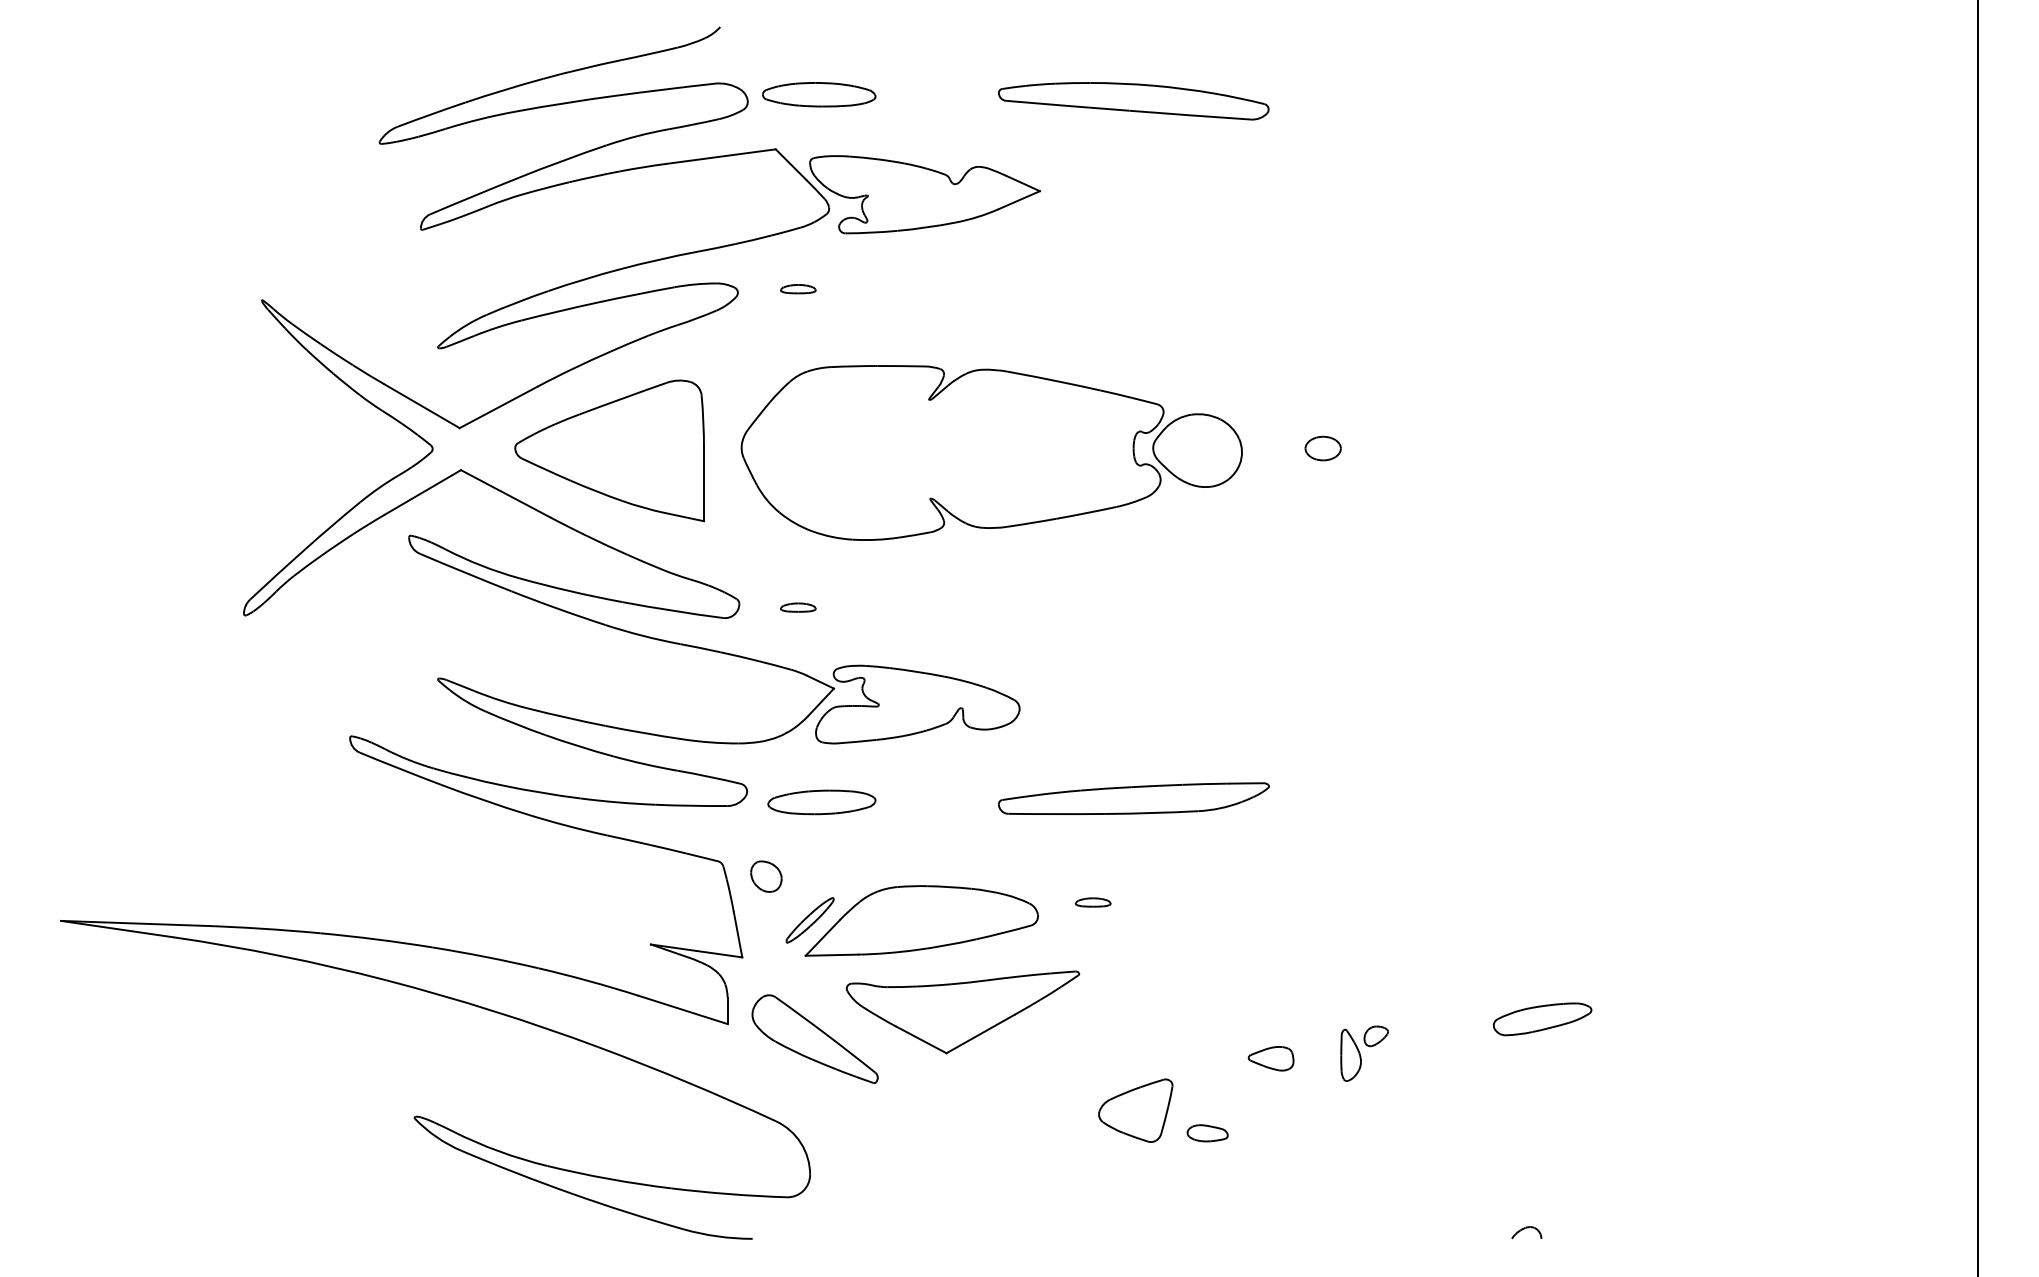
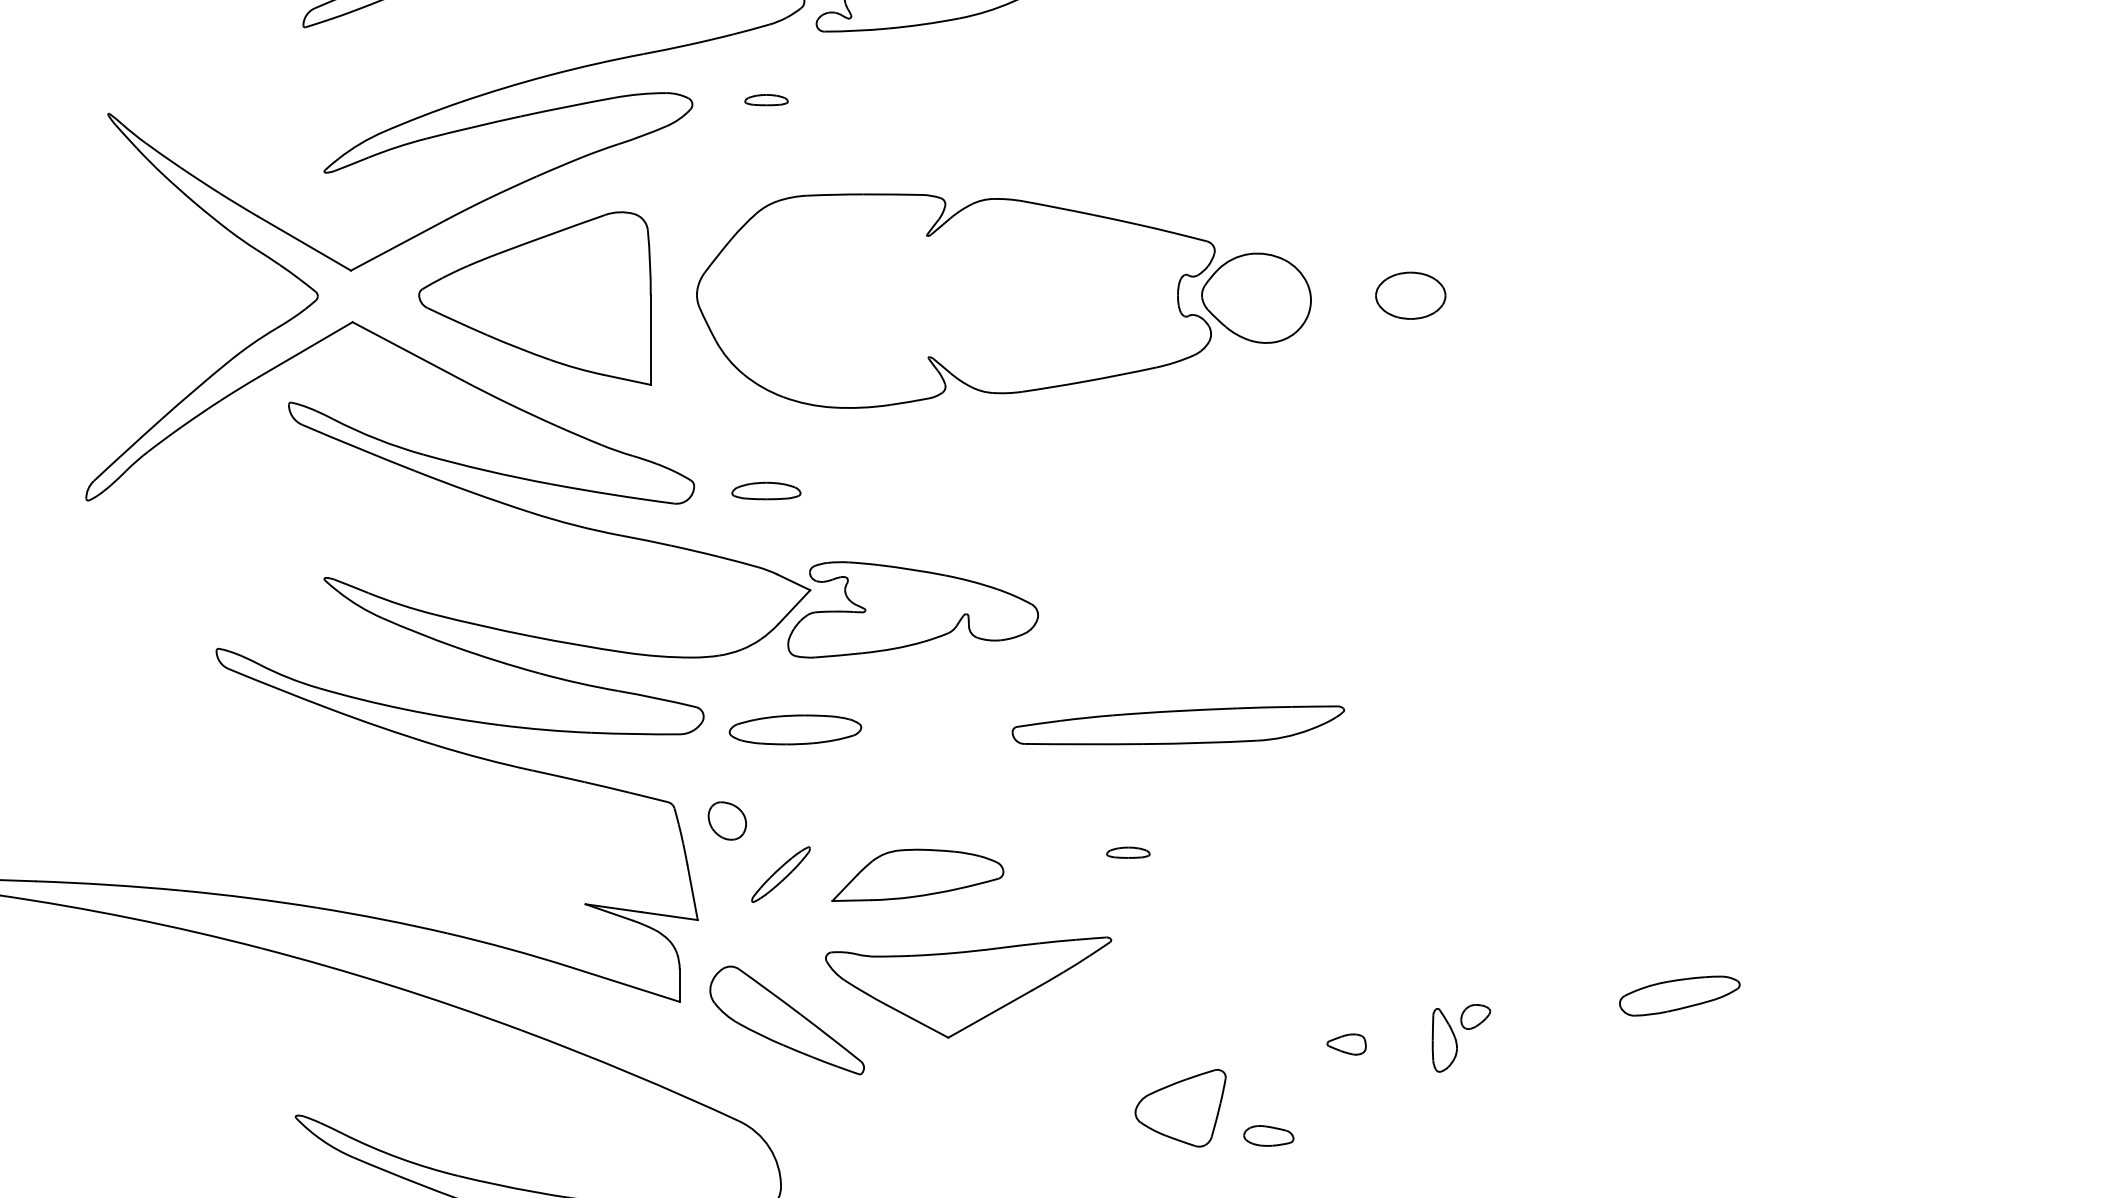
part: (1322, 448) -> (1409, 295), size x1.6
part: (798, 607) -> (766, 490), size x1.6
part: (921, 920) -> (917, 874), size x0.6
part: (1270, 1058) -> (1345, 1044), size x0.7

